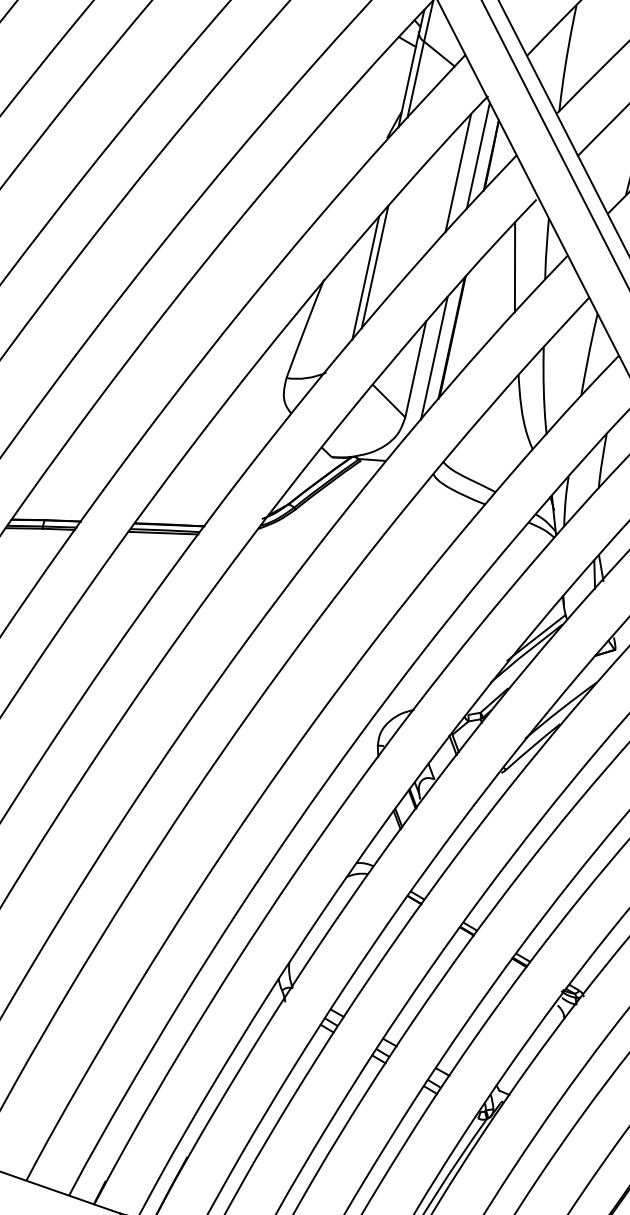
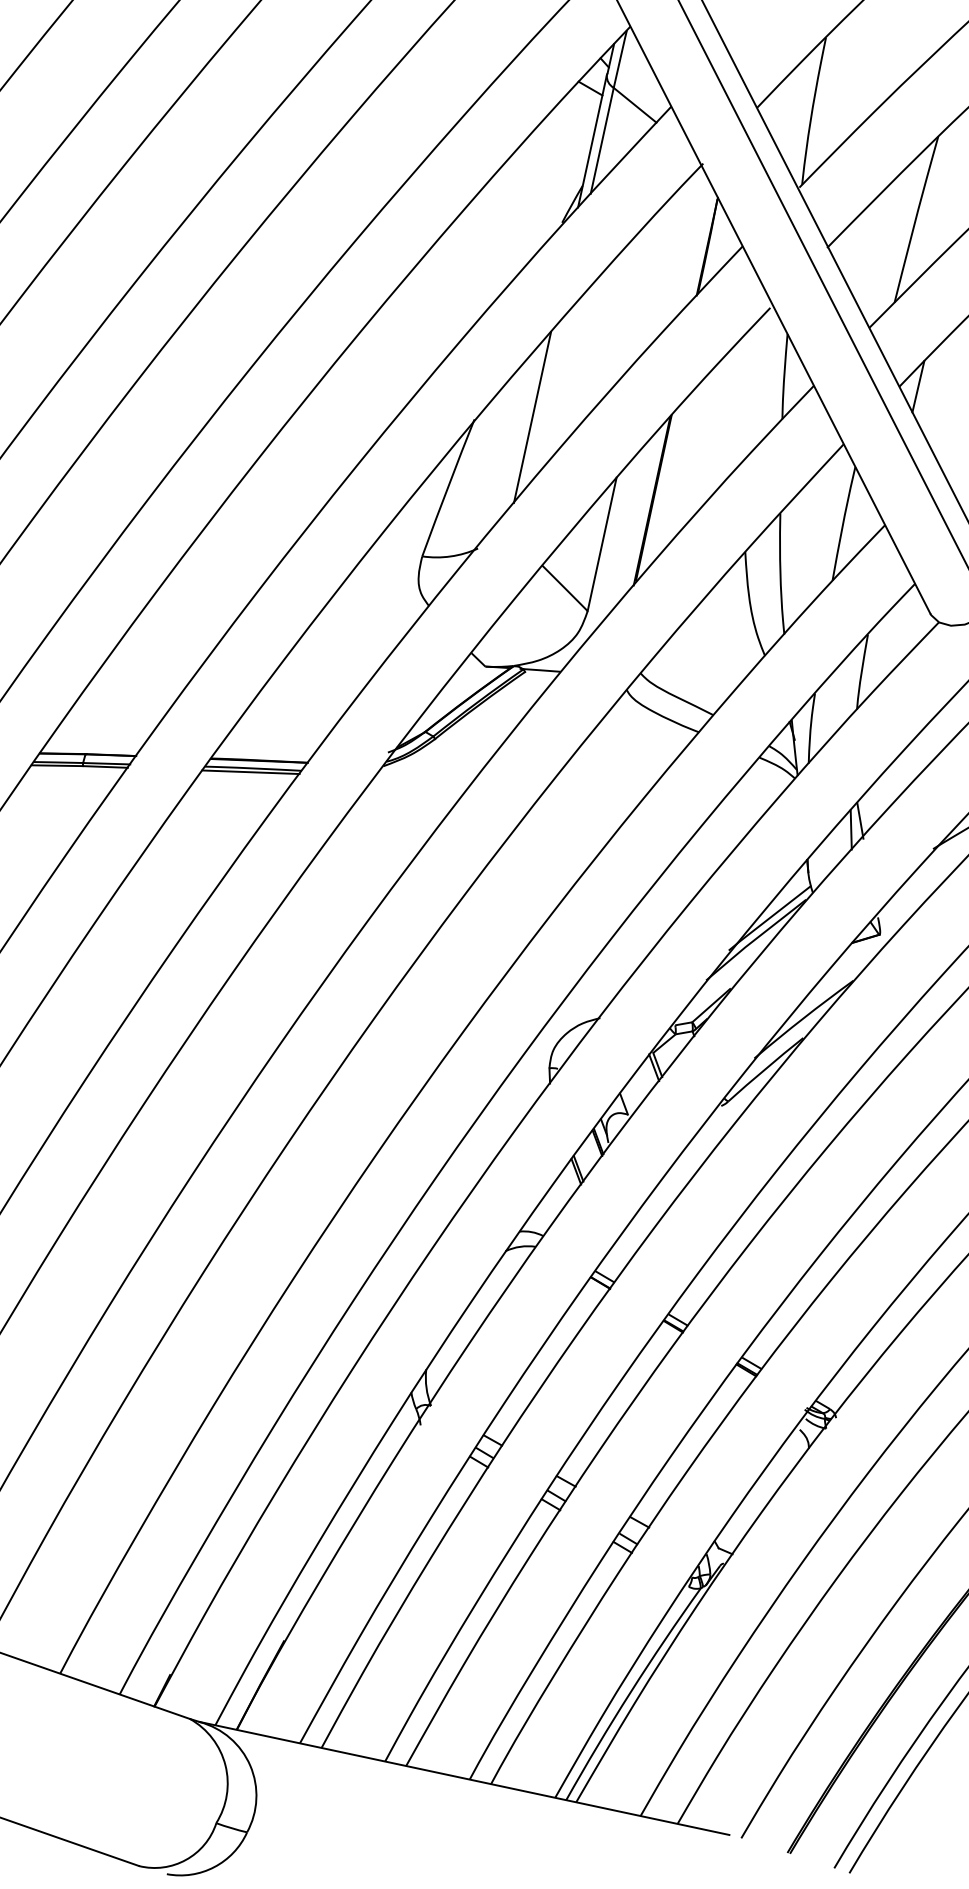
line: (478, 155) -> (689, 246), removed
line: (458, 173) -> (661, 271), removed
line: (515, 266) -> (740, 401), removed
line: (374, 267) -> (544, 402), removed
line: (433, 358) -> (627, 529), removed

